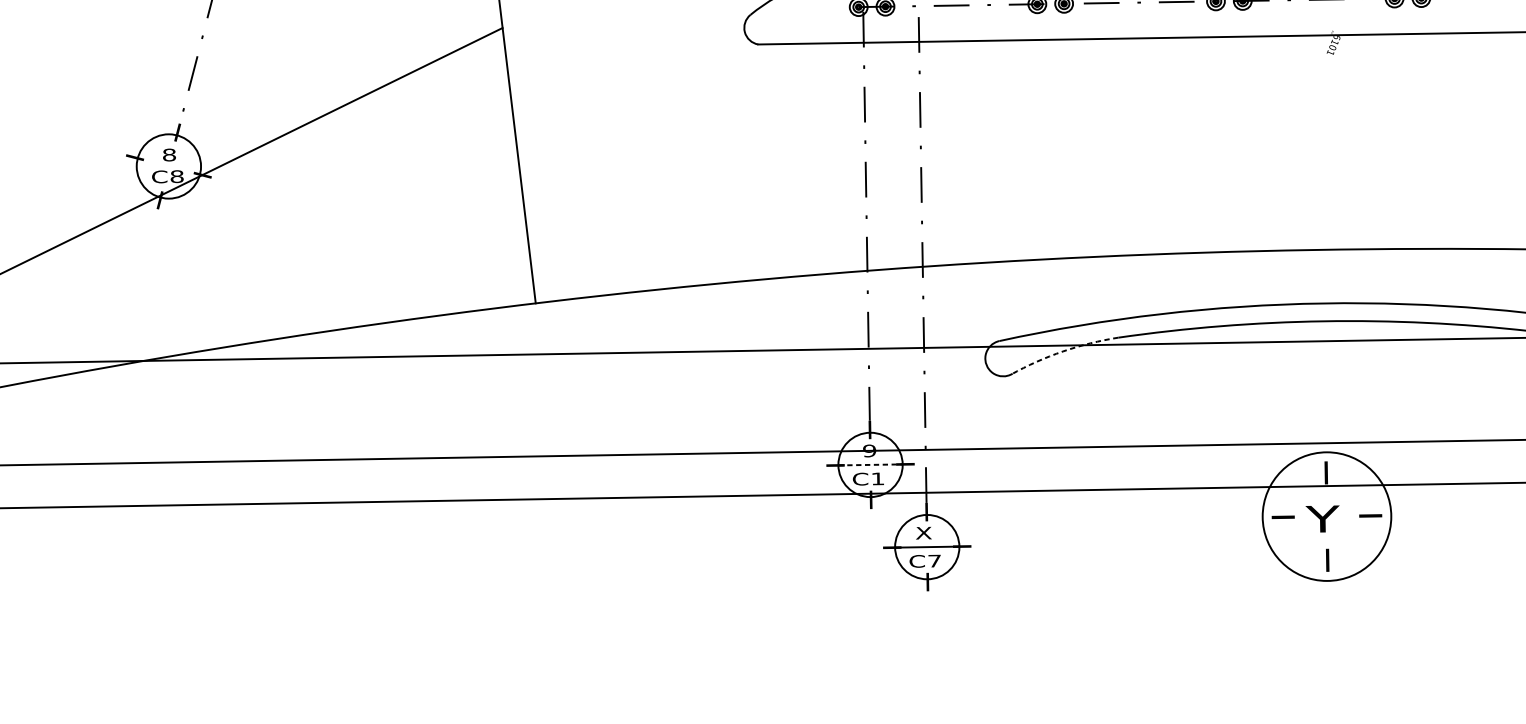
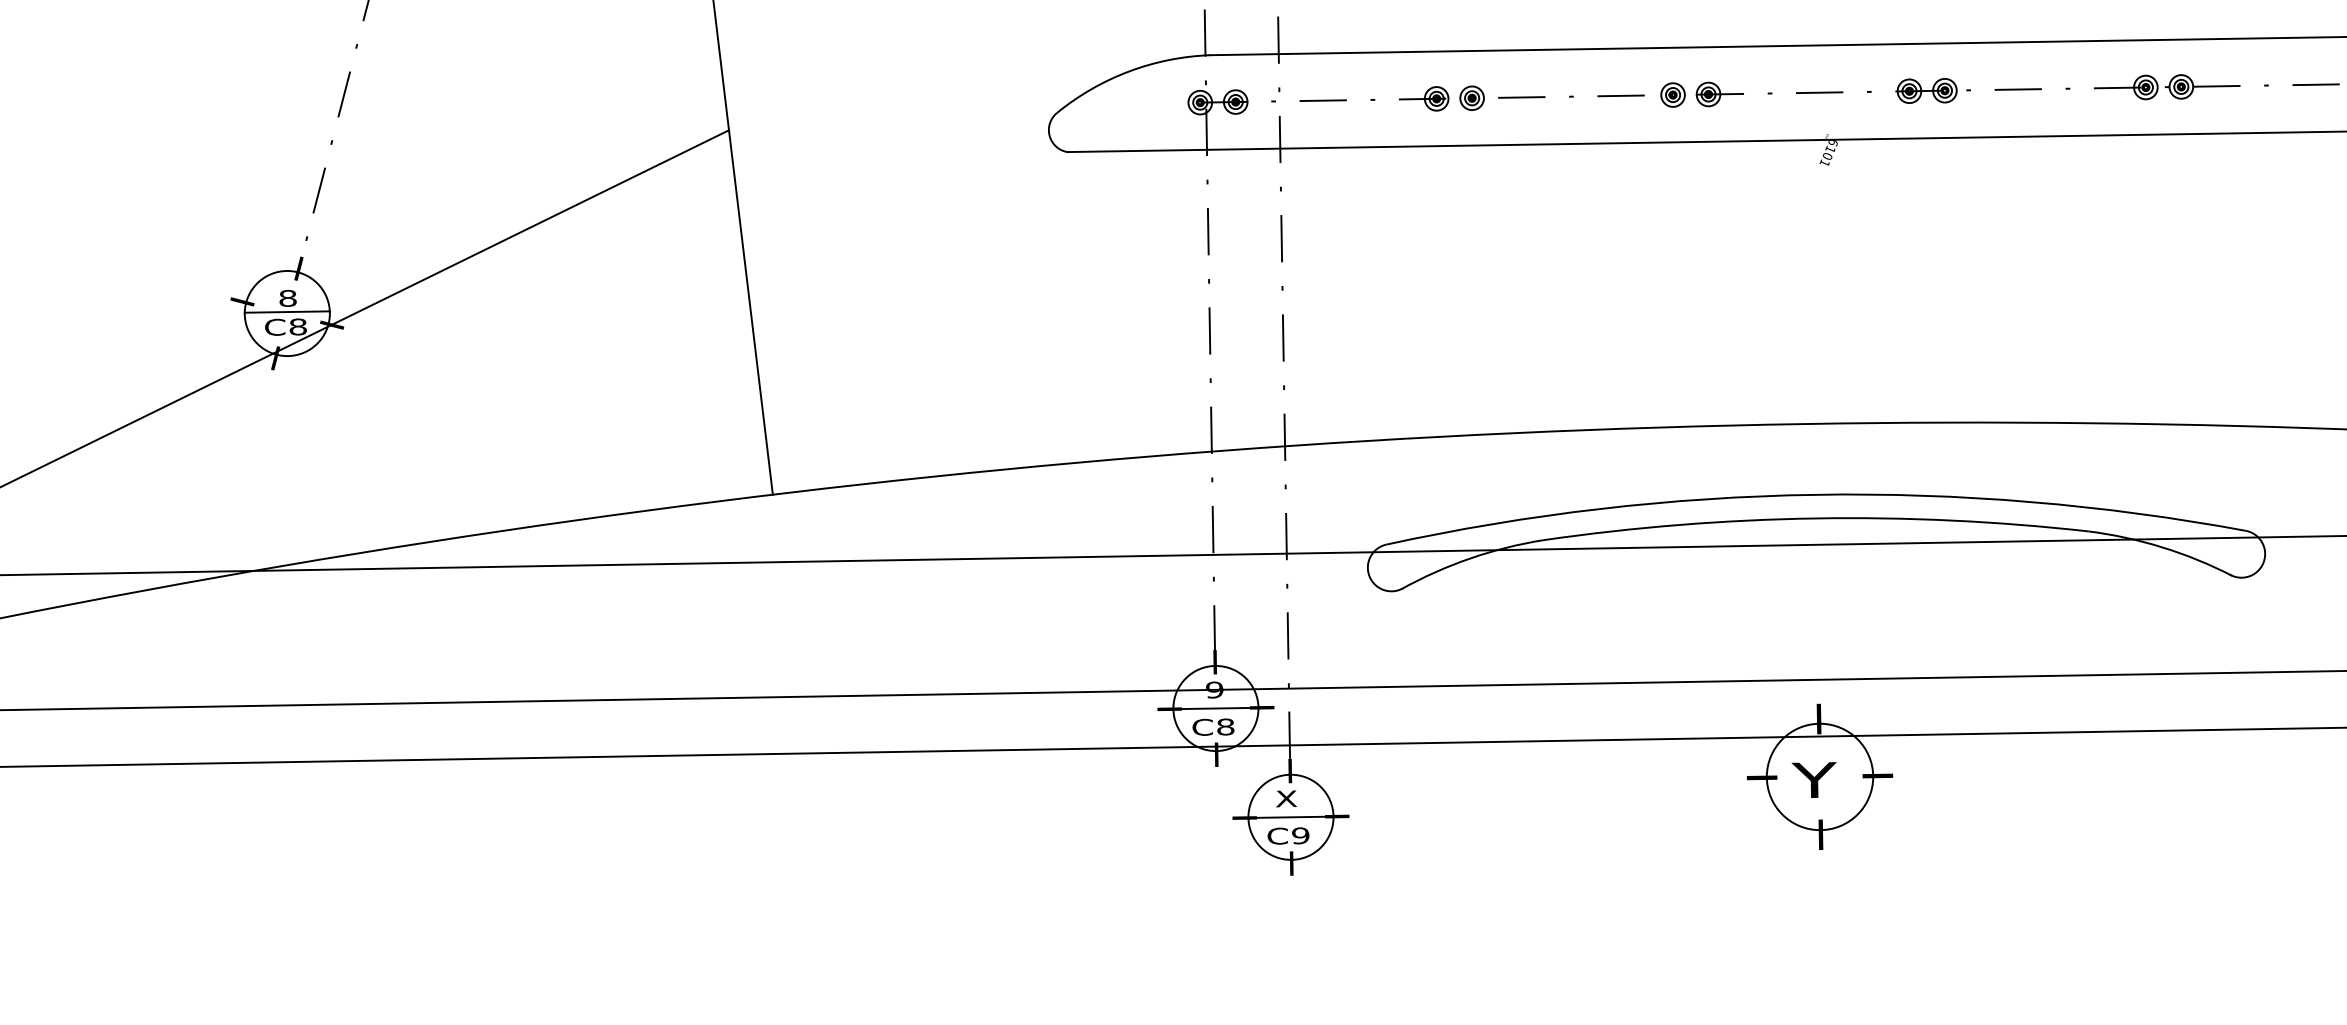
line: (168, 164) -> (286, 311), added
arc: (1062, 351) -> (1470, 558), dashed -> solid
line: (870, 464) -> (1215, 708), dashed -> solid
text: (877, 478) -> (1225, 726), C1 -> C8
circle: (1326, 516) -> (1819, 776), size x0.62
text: (934, 560) -> (1300, 835), C7 -> C9

